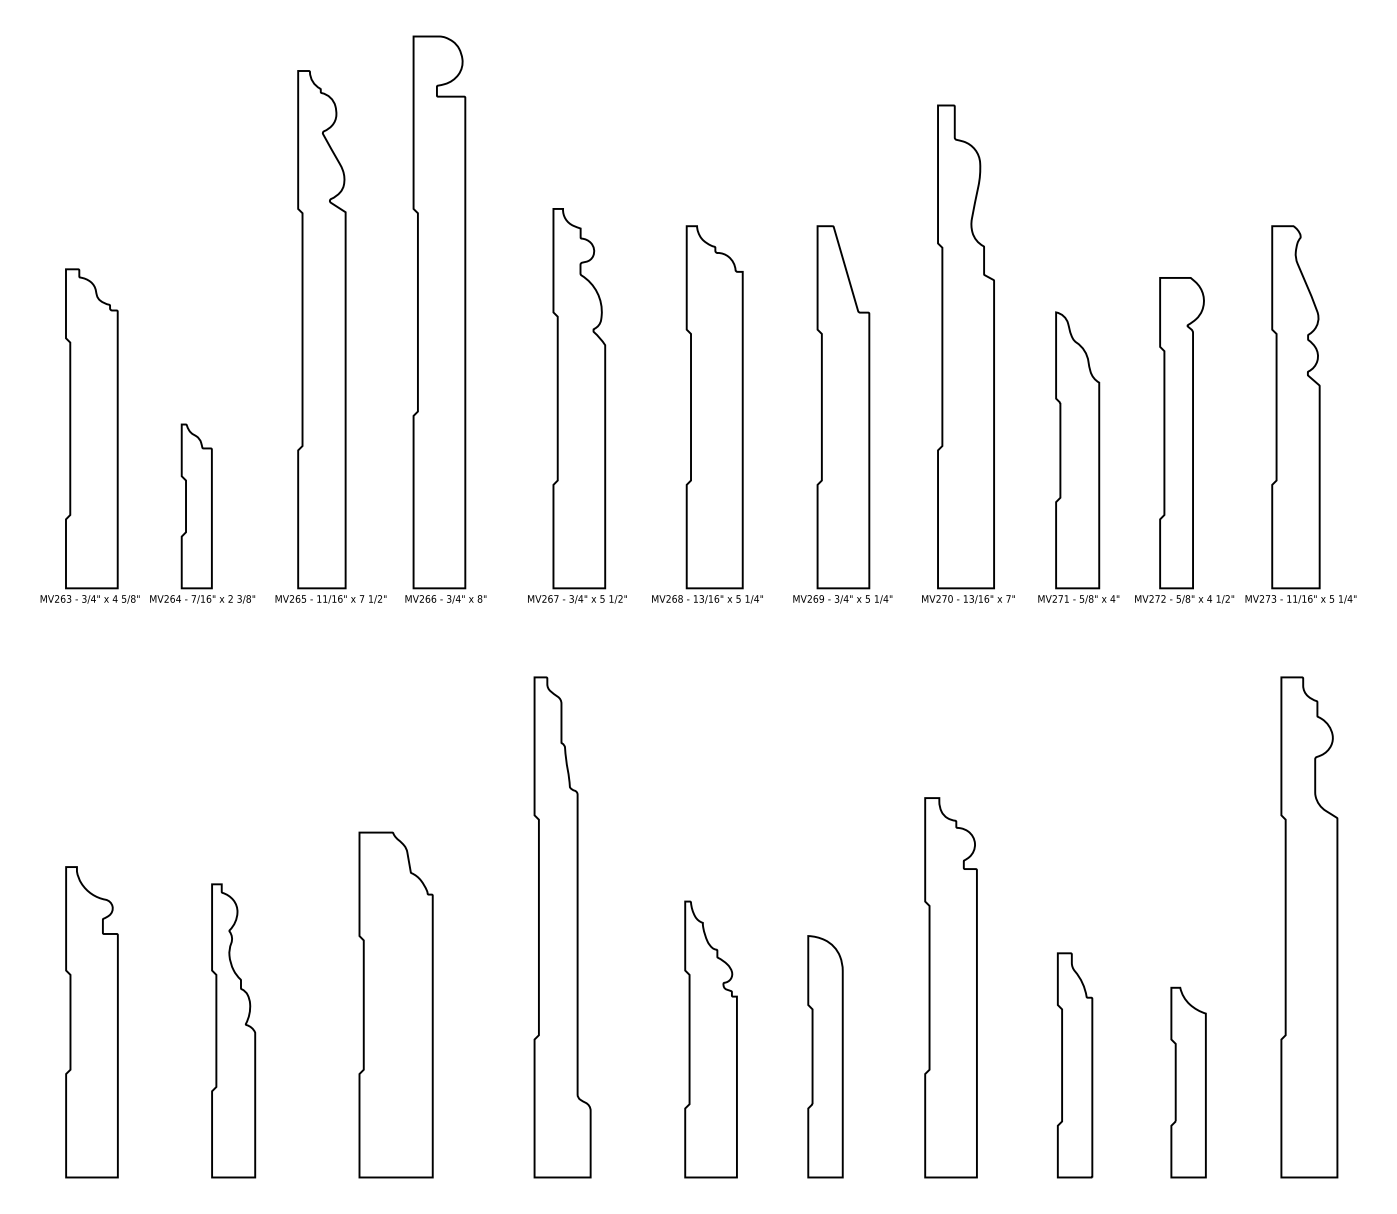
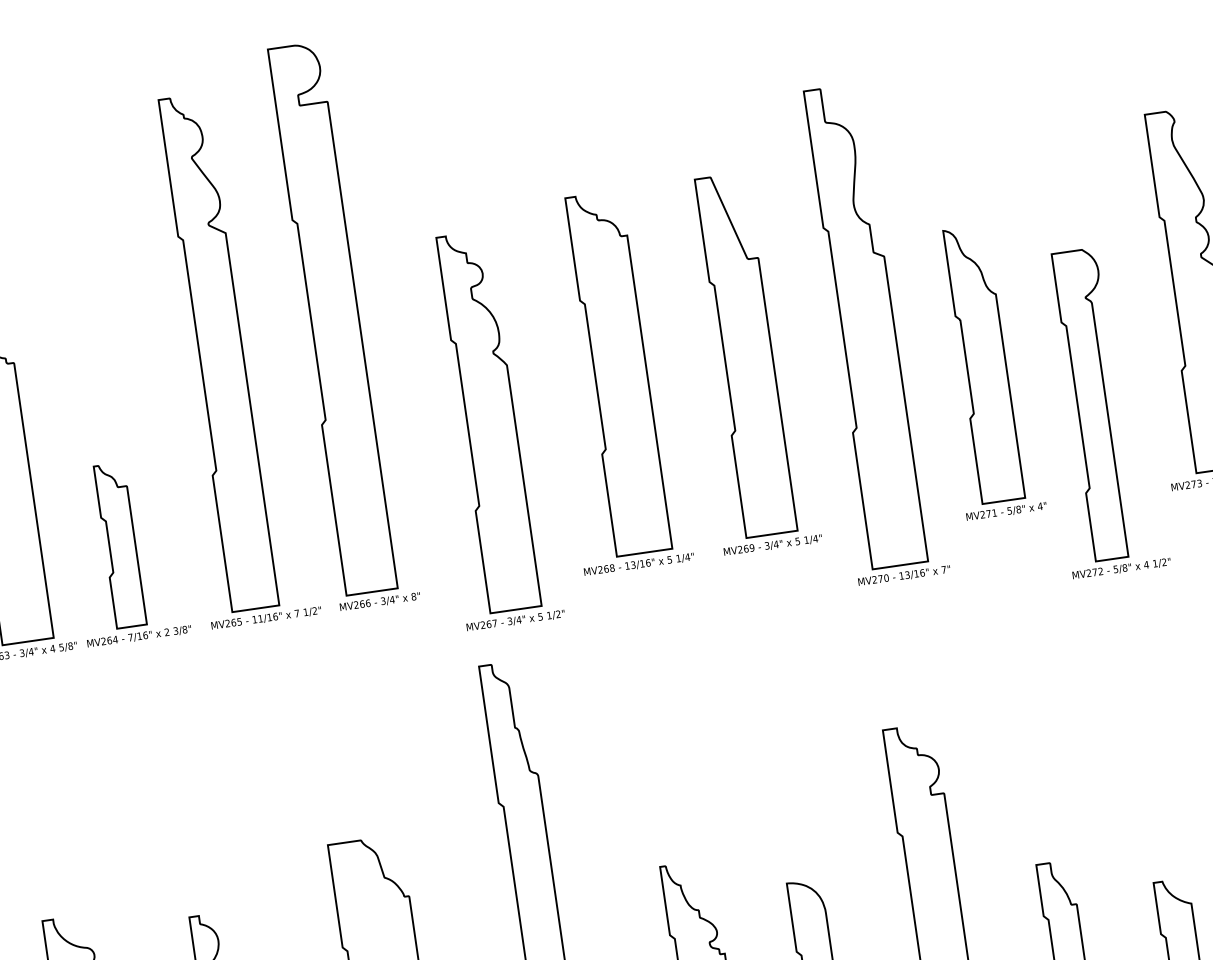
part: (968, 353) -> (869, 332), moved
part: (577, 405) -> (488, 428), moved
part: (1184, 440) -> (1098, 411), moved

